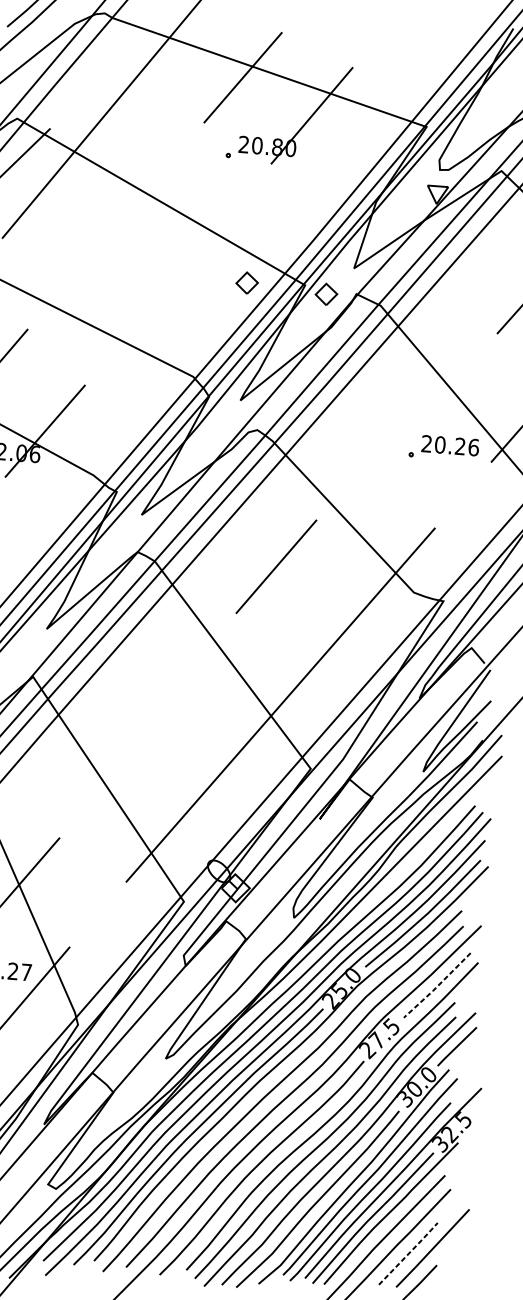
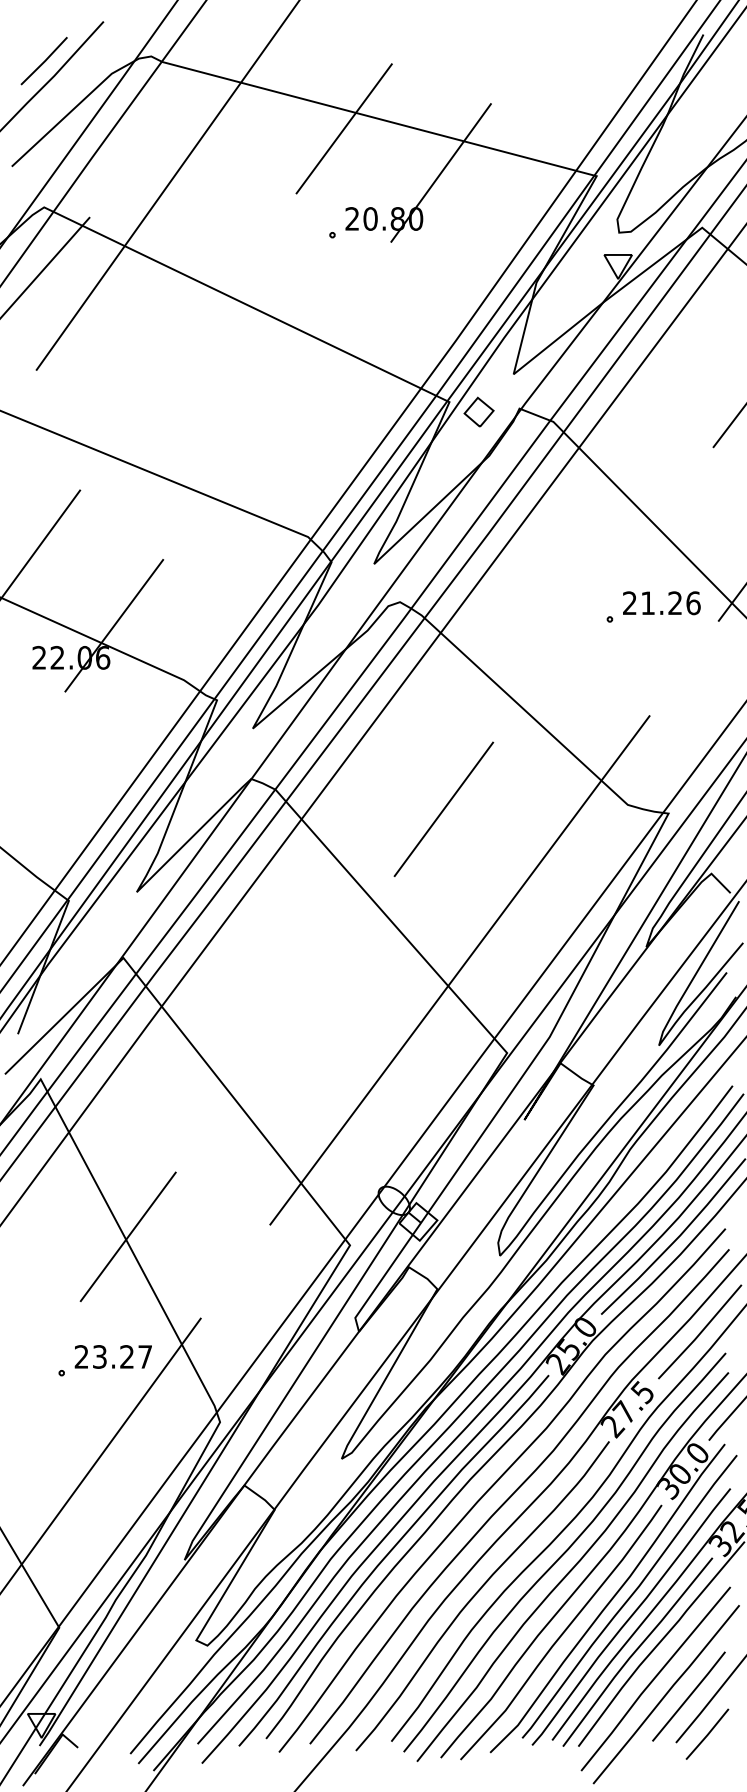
part: (246, 282) -> (370, 404), removed
text: (440, 445) -> (648, 603), 20.26 -> 21.26
line: (276, 566) -> (443, 808), moved
line: (437, 986) -> (700, 1333), dashed -> solid
line: (408, 1253) -> (689, 1696), dashed -> solid

